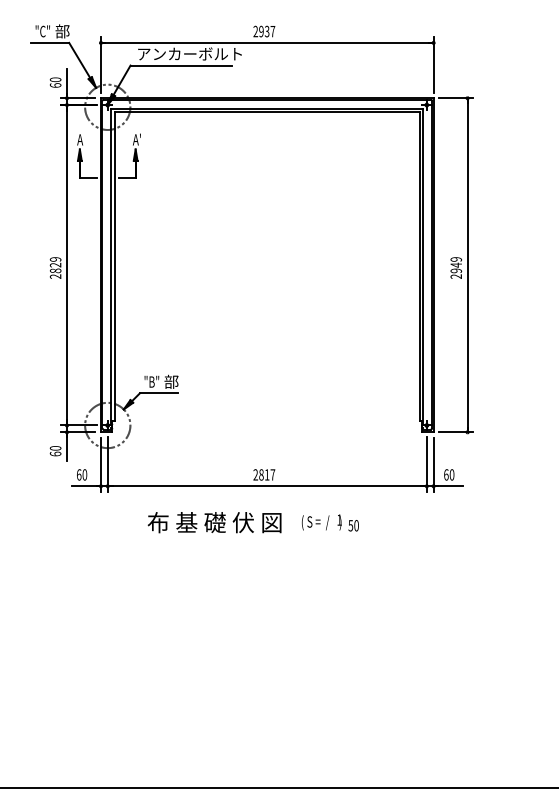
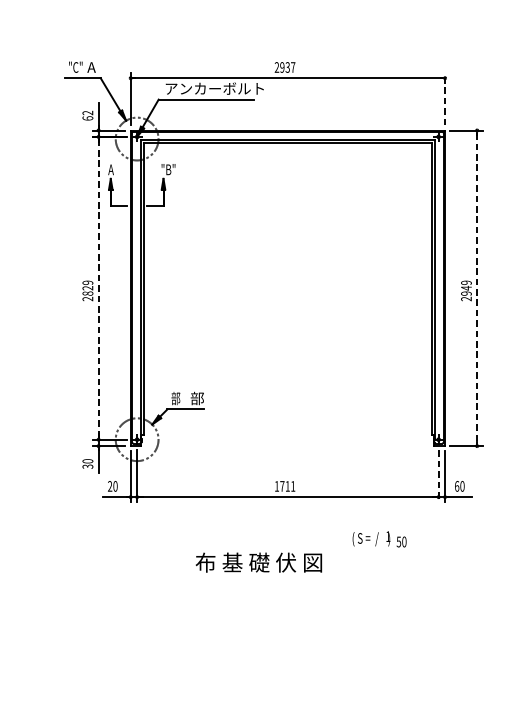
text: (62, 31) -> (94, 67), 部 -> A
line: (433, 64) -> (444, 98), solid -> dashed
text: (55, 79) -> (87, 112), 60 -> 62
text: (140, 139) -> (168, 169), A' -> "B"
line: (66, 265) -> (98, 288), solid -> dashed
line: (467, 265) -> (477, 288), solid -> dashed
text: (151, 381) -> (178, 398), "B" -> 部
text: (55, 453) -> (87, 466), 60 -> 30
line: (426, 464) -> (438, 476), solid -> dashed
text: (78, 474) -> (109, 486), 60 -> 20
text: (264, 474) -> (285, 486), 2817 -> 1711
text: (214, 522) -> (258, 562), moved
text: (330, 522) -> (379, 538), moved

